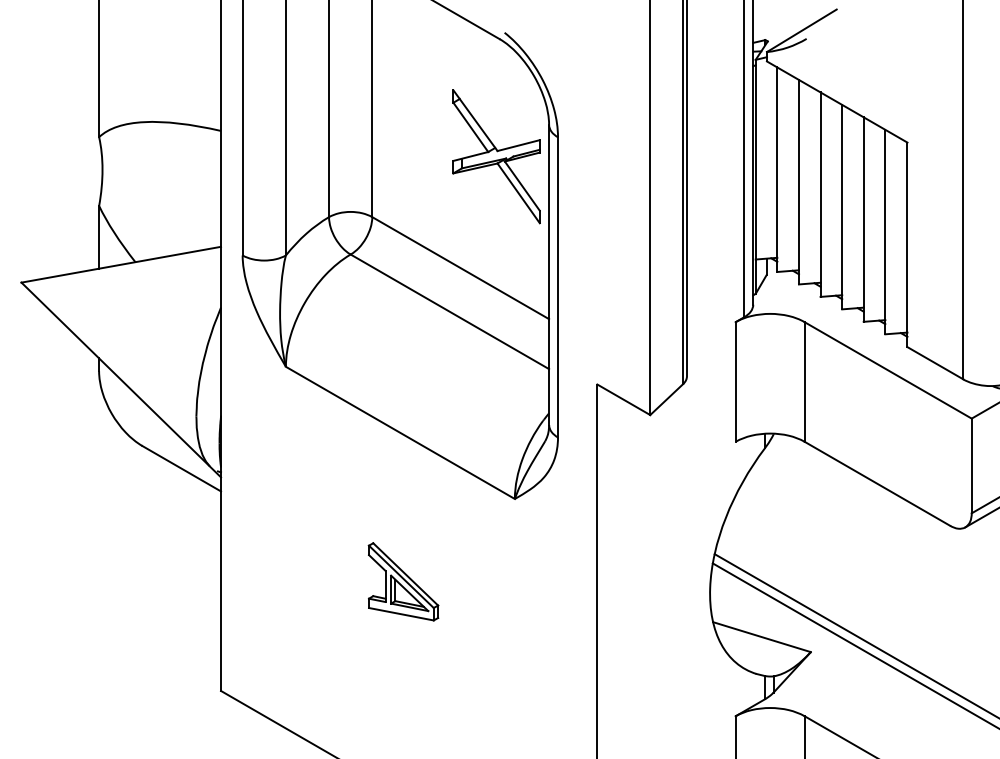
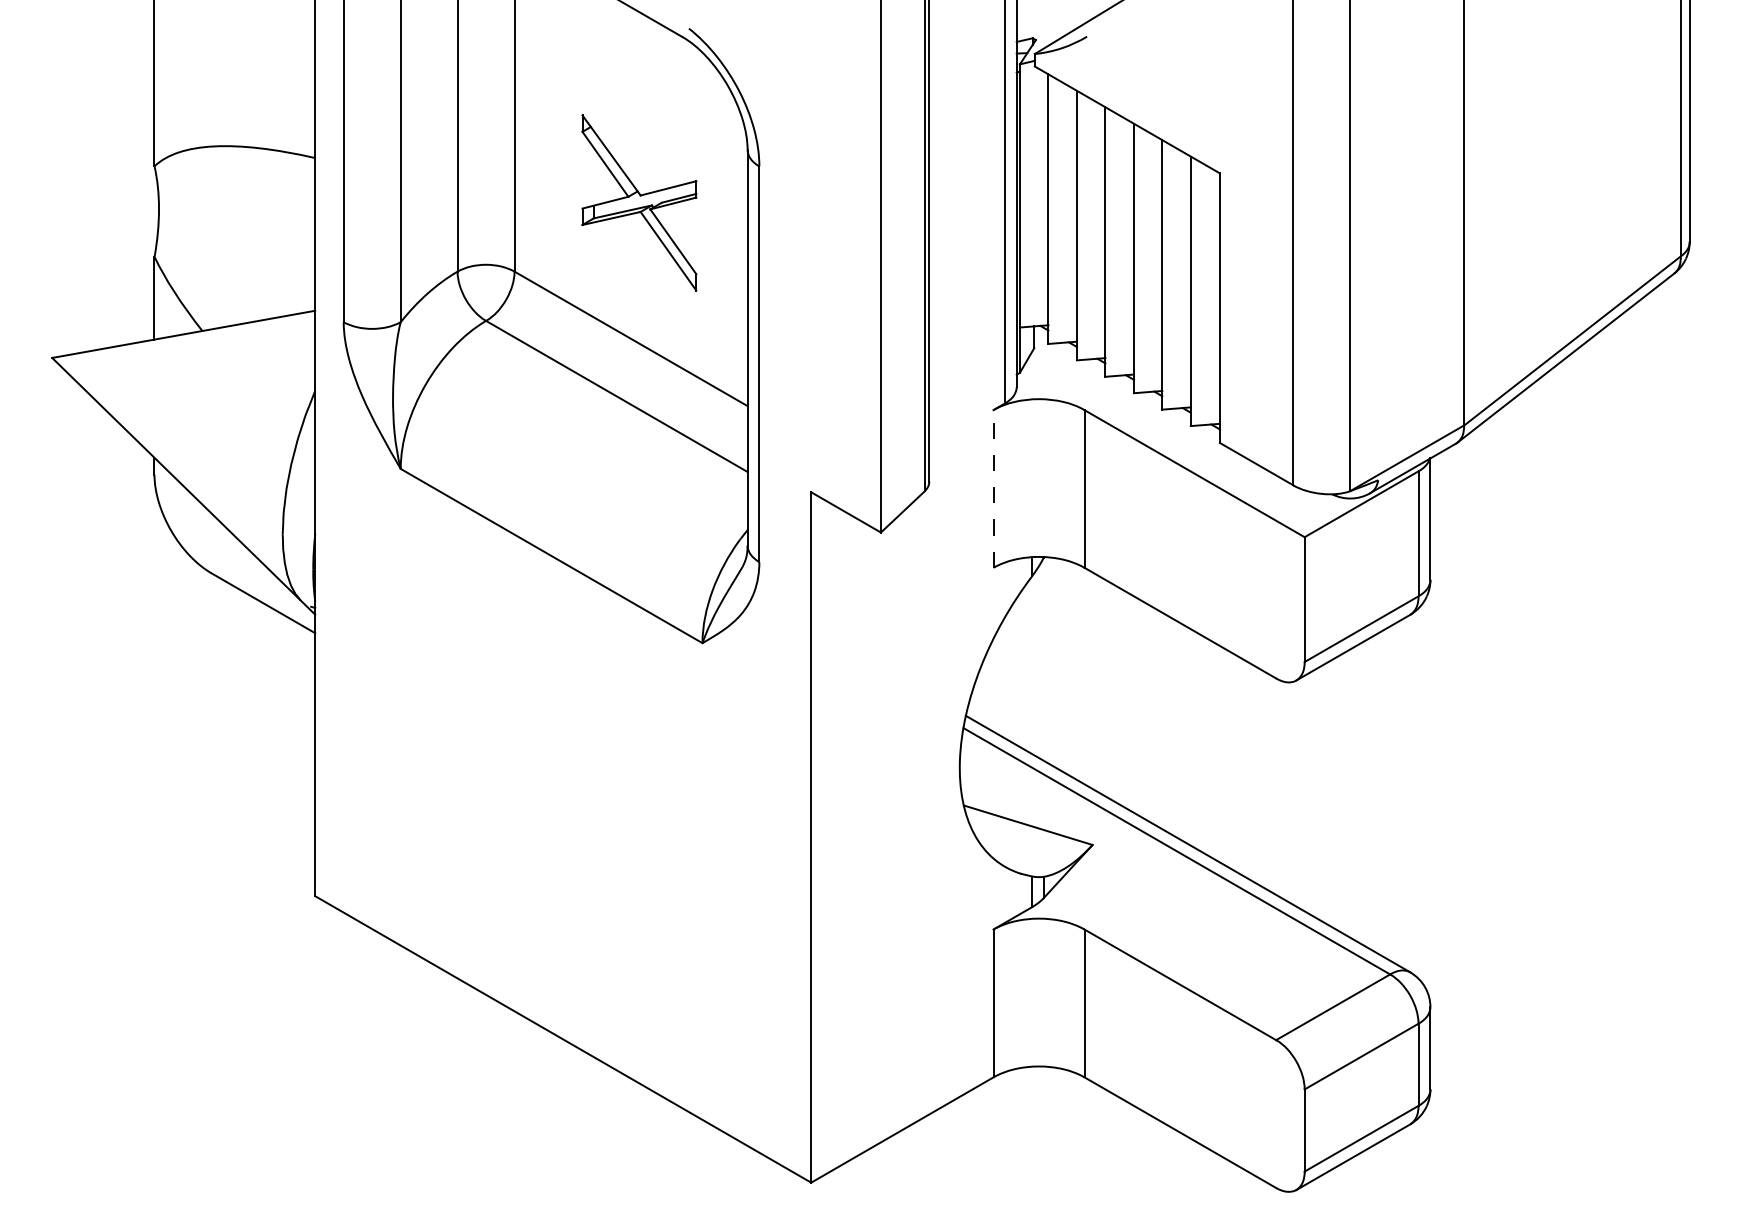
part: (496, 156) -> (639, 202), moved
line: (735, 381) -> (993, 488), solid -> dashed
part: (403, 581) -> (555, 752), removed

